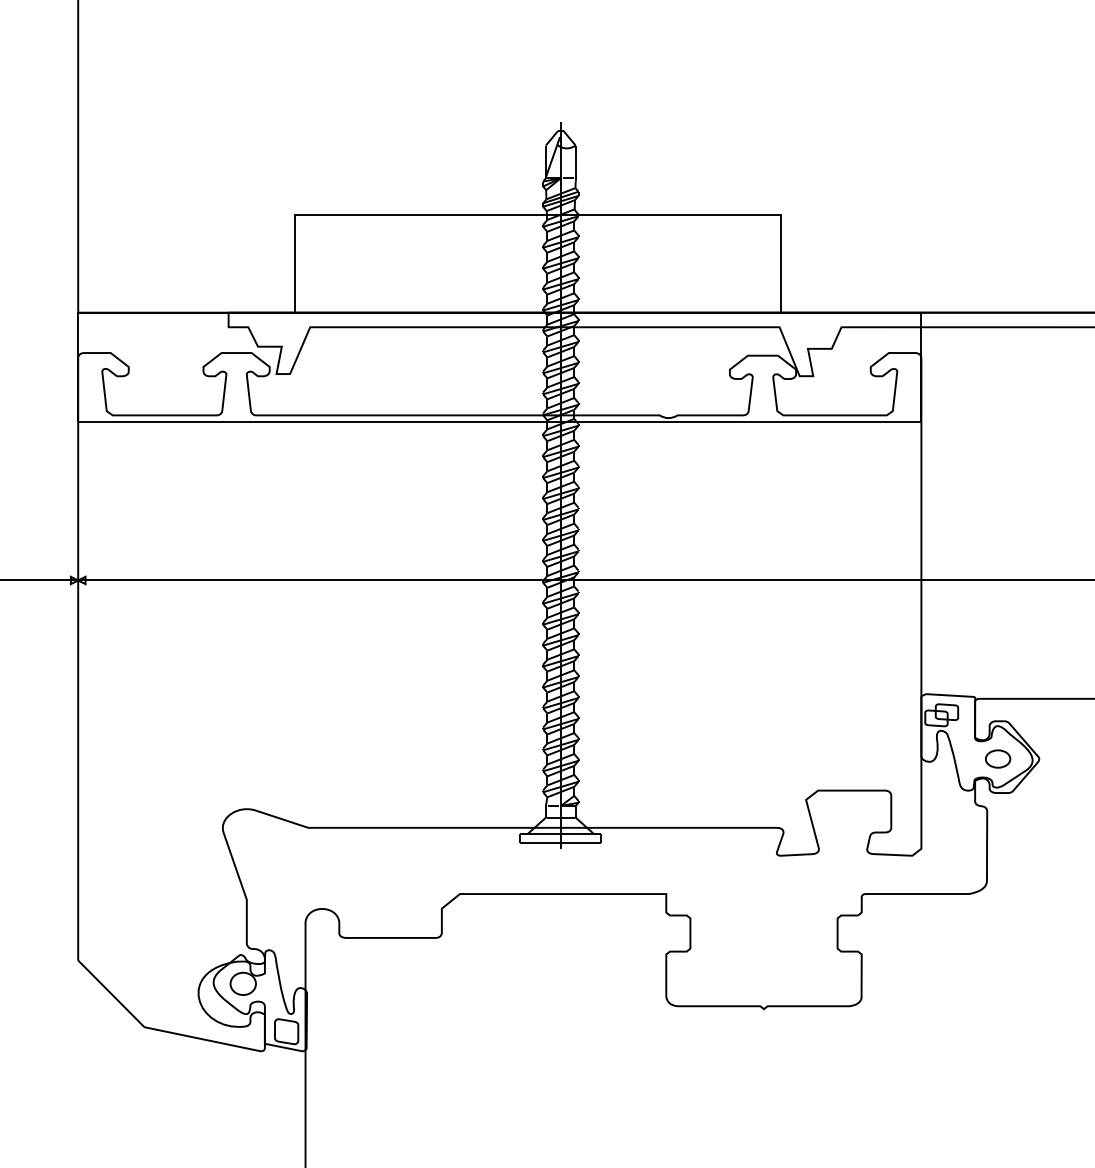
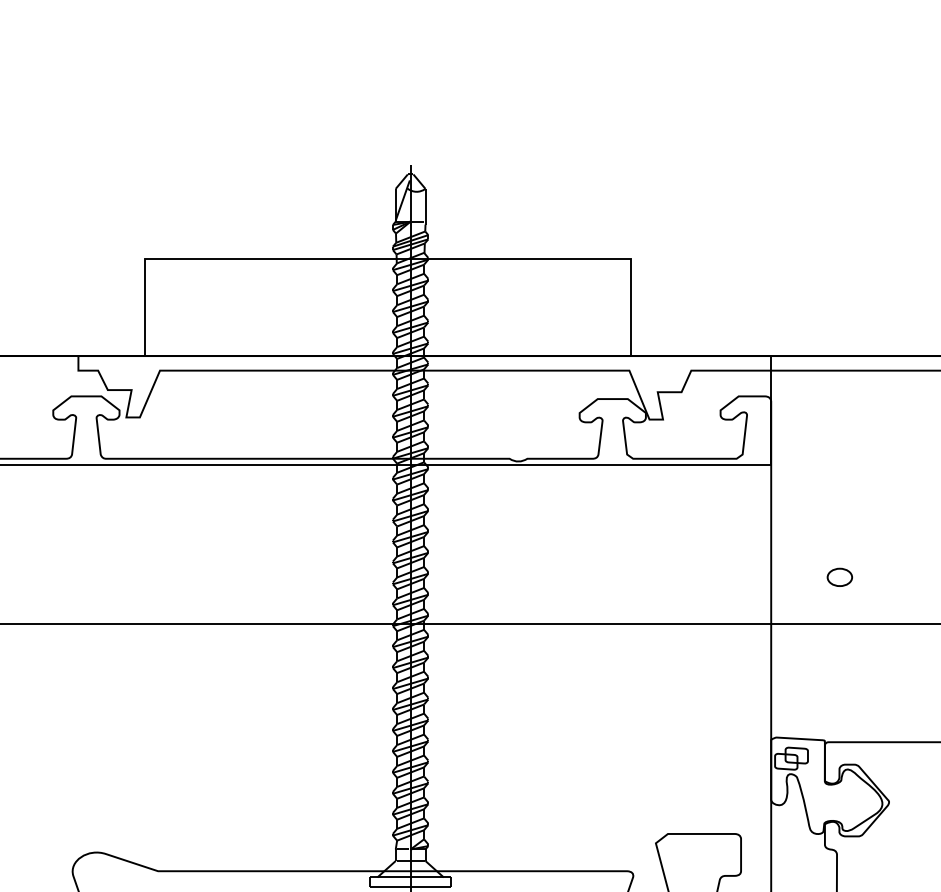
part: (998, 758) -> (840, 576), moved

